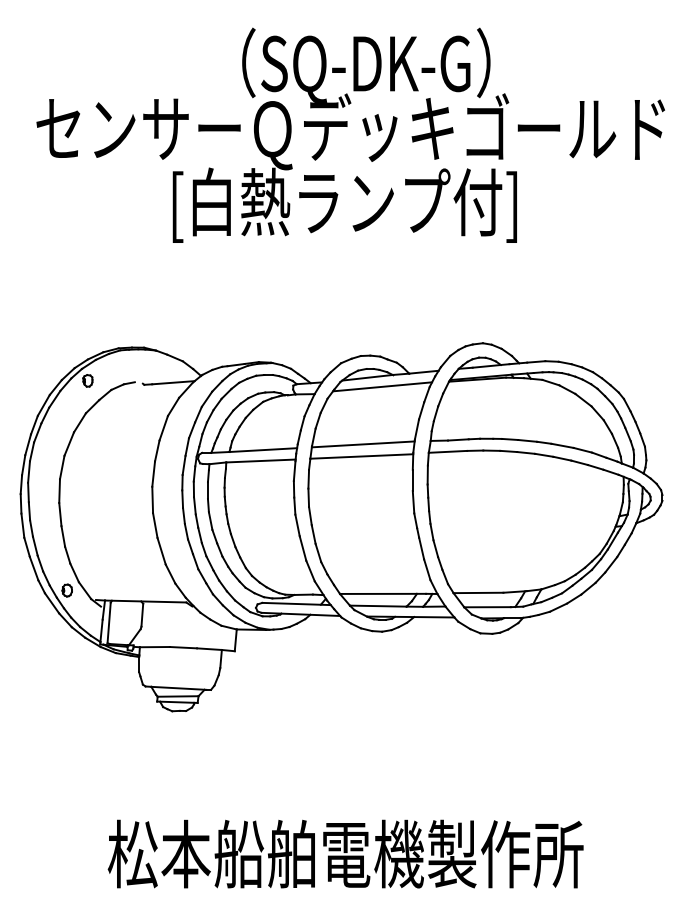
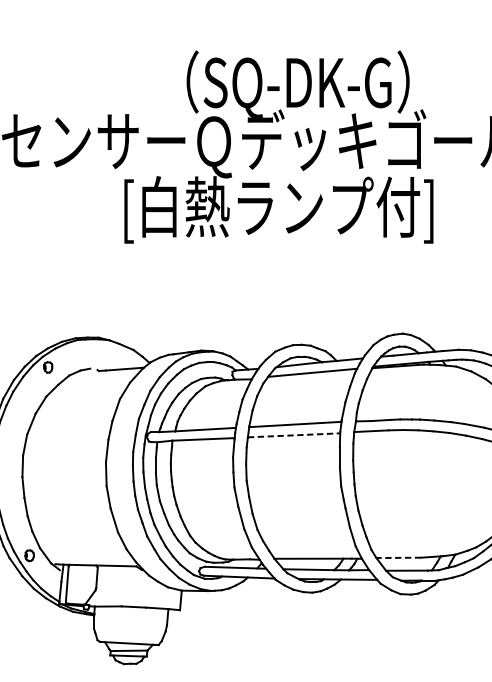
line: (362, 456) -> (294, 435), solid -> dashed
line: (478, 592) -> (398, 557), solid -> dashed

